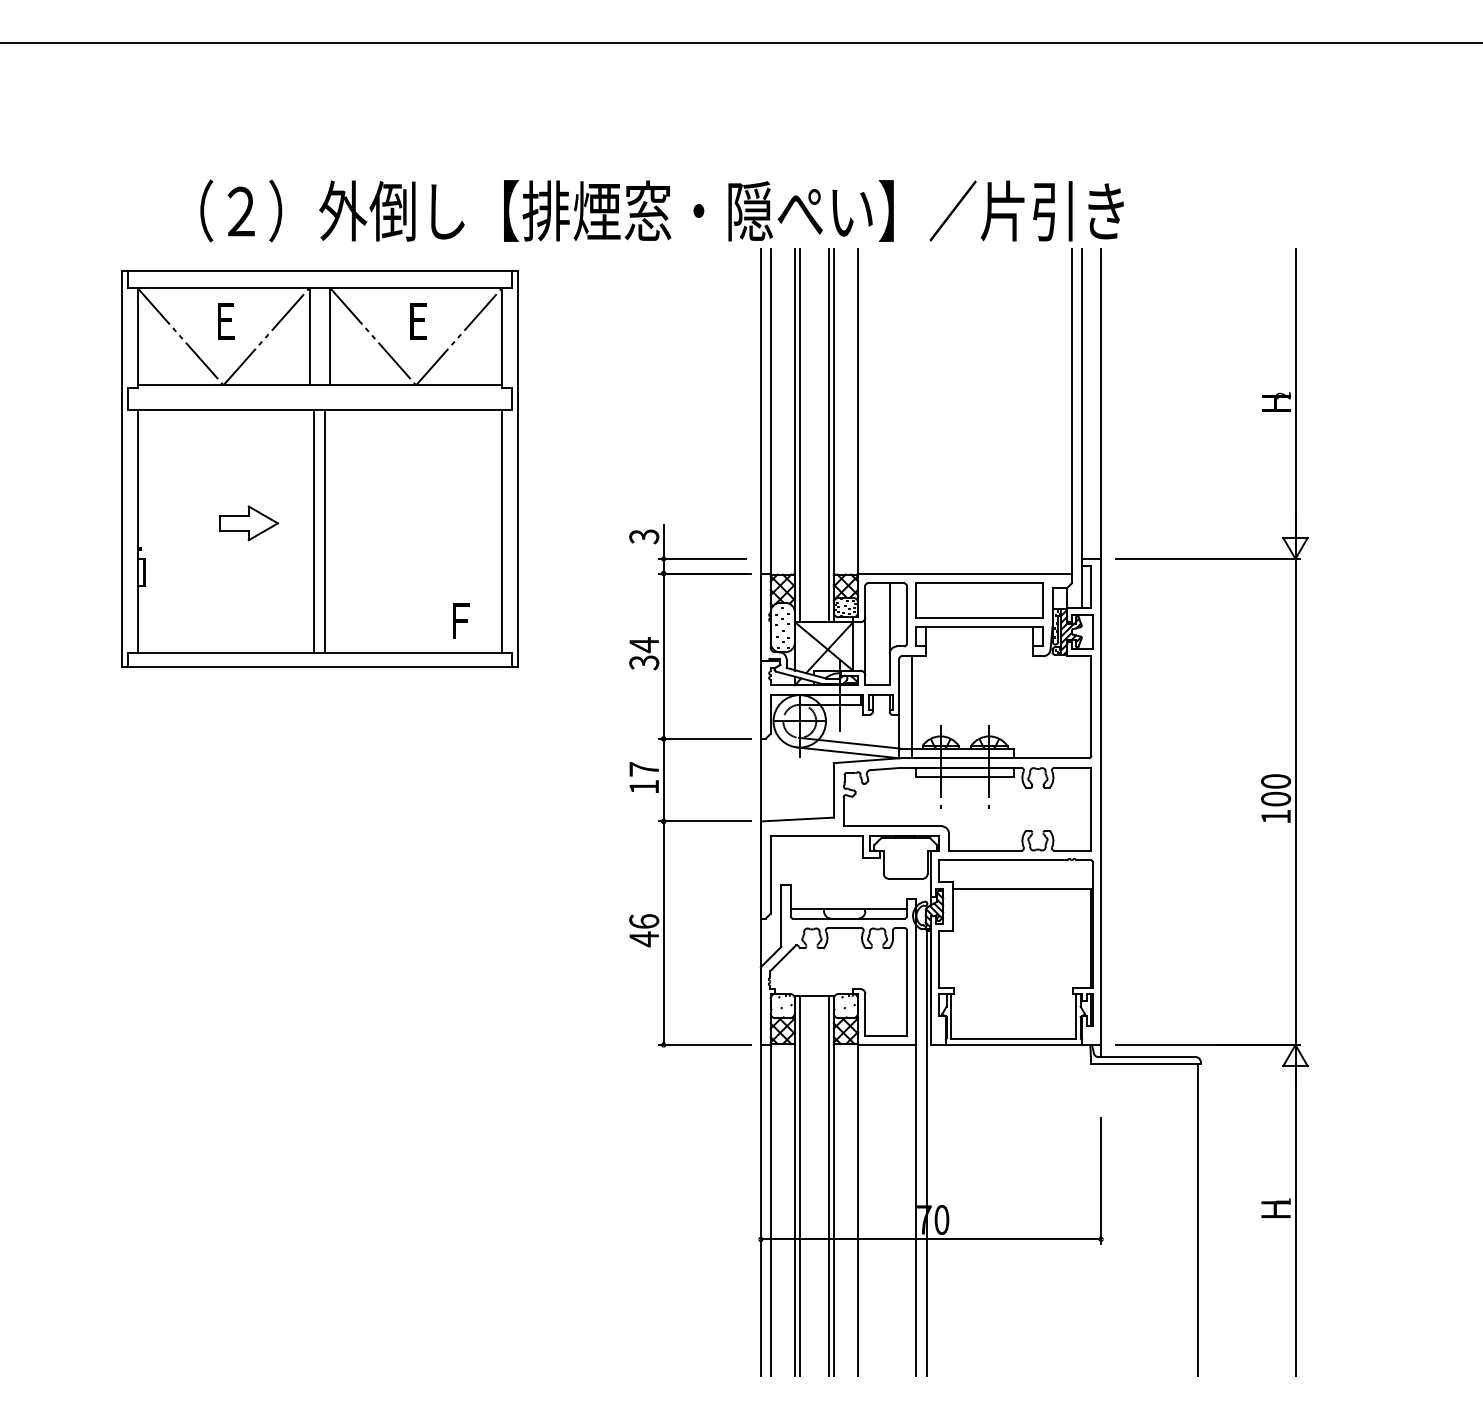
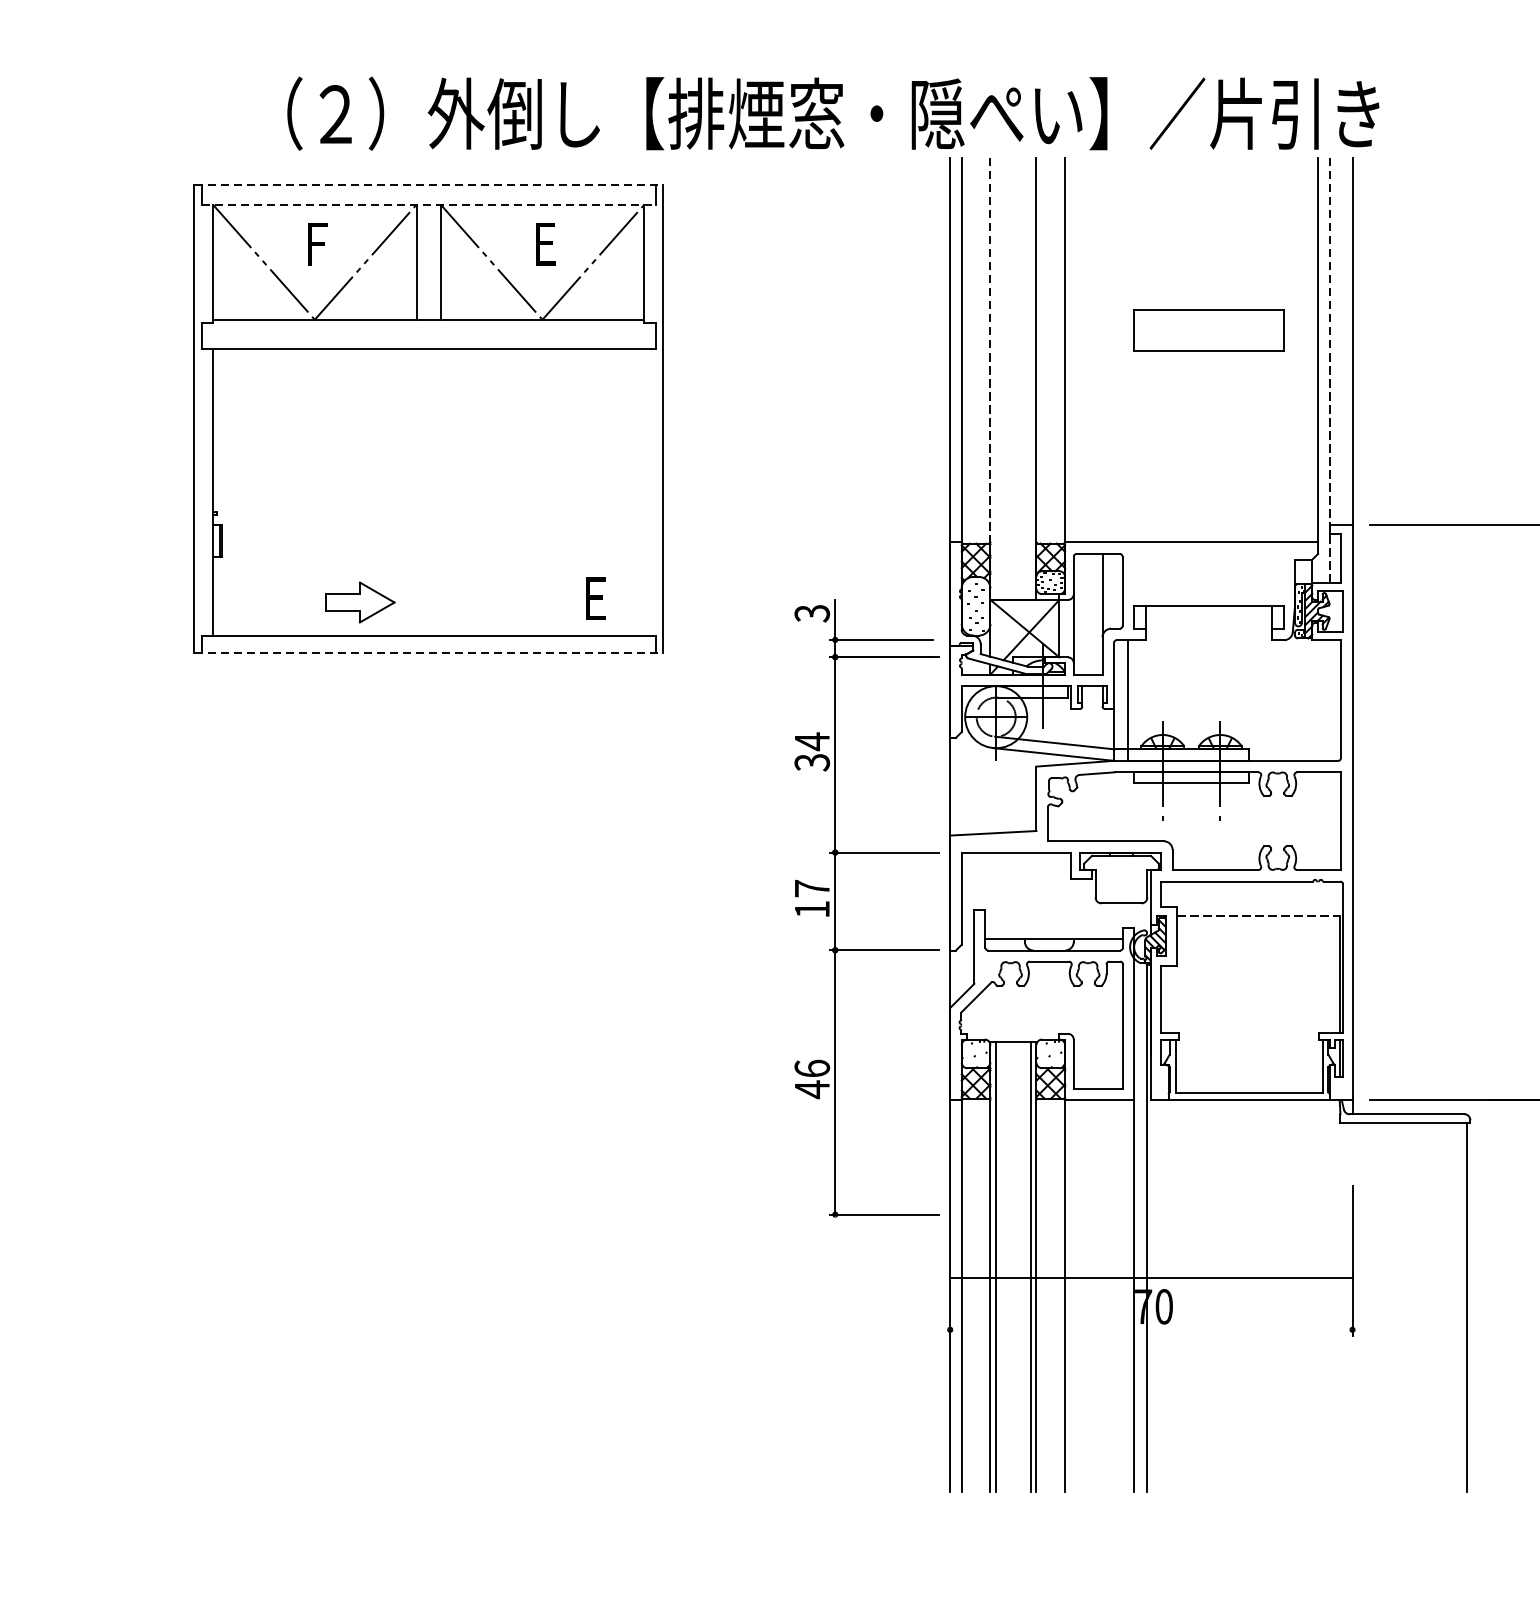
line: (320, 271) -> (429, 185), solid -> dashed
line: (319, 288) -> (428, 205), solid -> dashed
text: (227, 328) -> (319, 252), E -> F
line: (1081, 428) -> (1329, 370), solid -> dashed
line: (794, 435) -> (989, 379), solid -> dashed
line: (799, 435) -> (995, 379), removed
line: (828, 435) -> (1030, 379), removed
part: (249, 523) -> (360, 602), moved
line: (314, 530) -> (422, 491), removed
line: (325, 530) -> (435, 491), removed
line: (502, 530) -> (644, 491), removed
part: (979, 600) -> (1208, 330), moved
text: (462, 628) -> (597, 607), F -> E
line: (320, 667) -> (429, 653), solid -> dashed
part: (664, 785) -> (836, 907), moved
line: (1022, 889) -> (1259, 916), solid -> dashed
line: (930, 1239) -> (1150, 1277), moved

